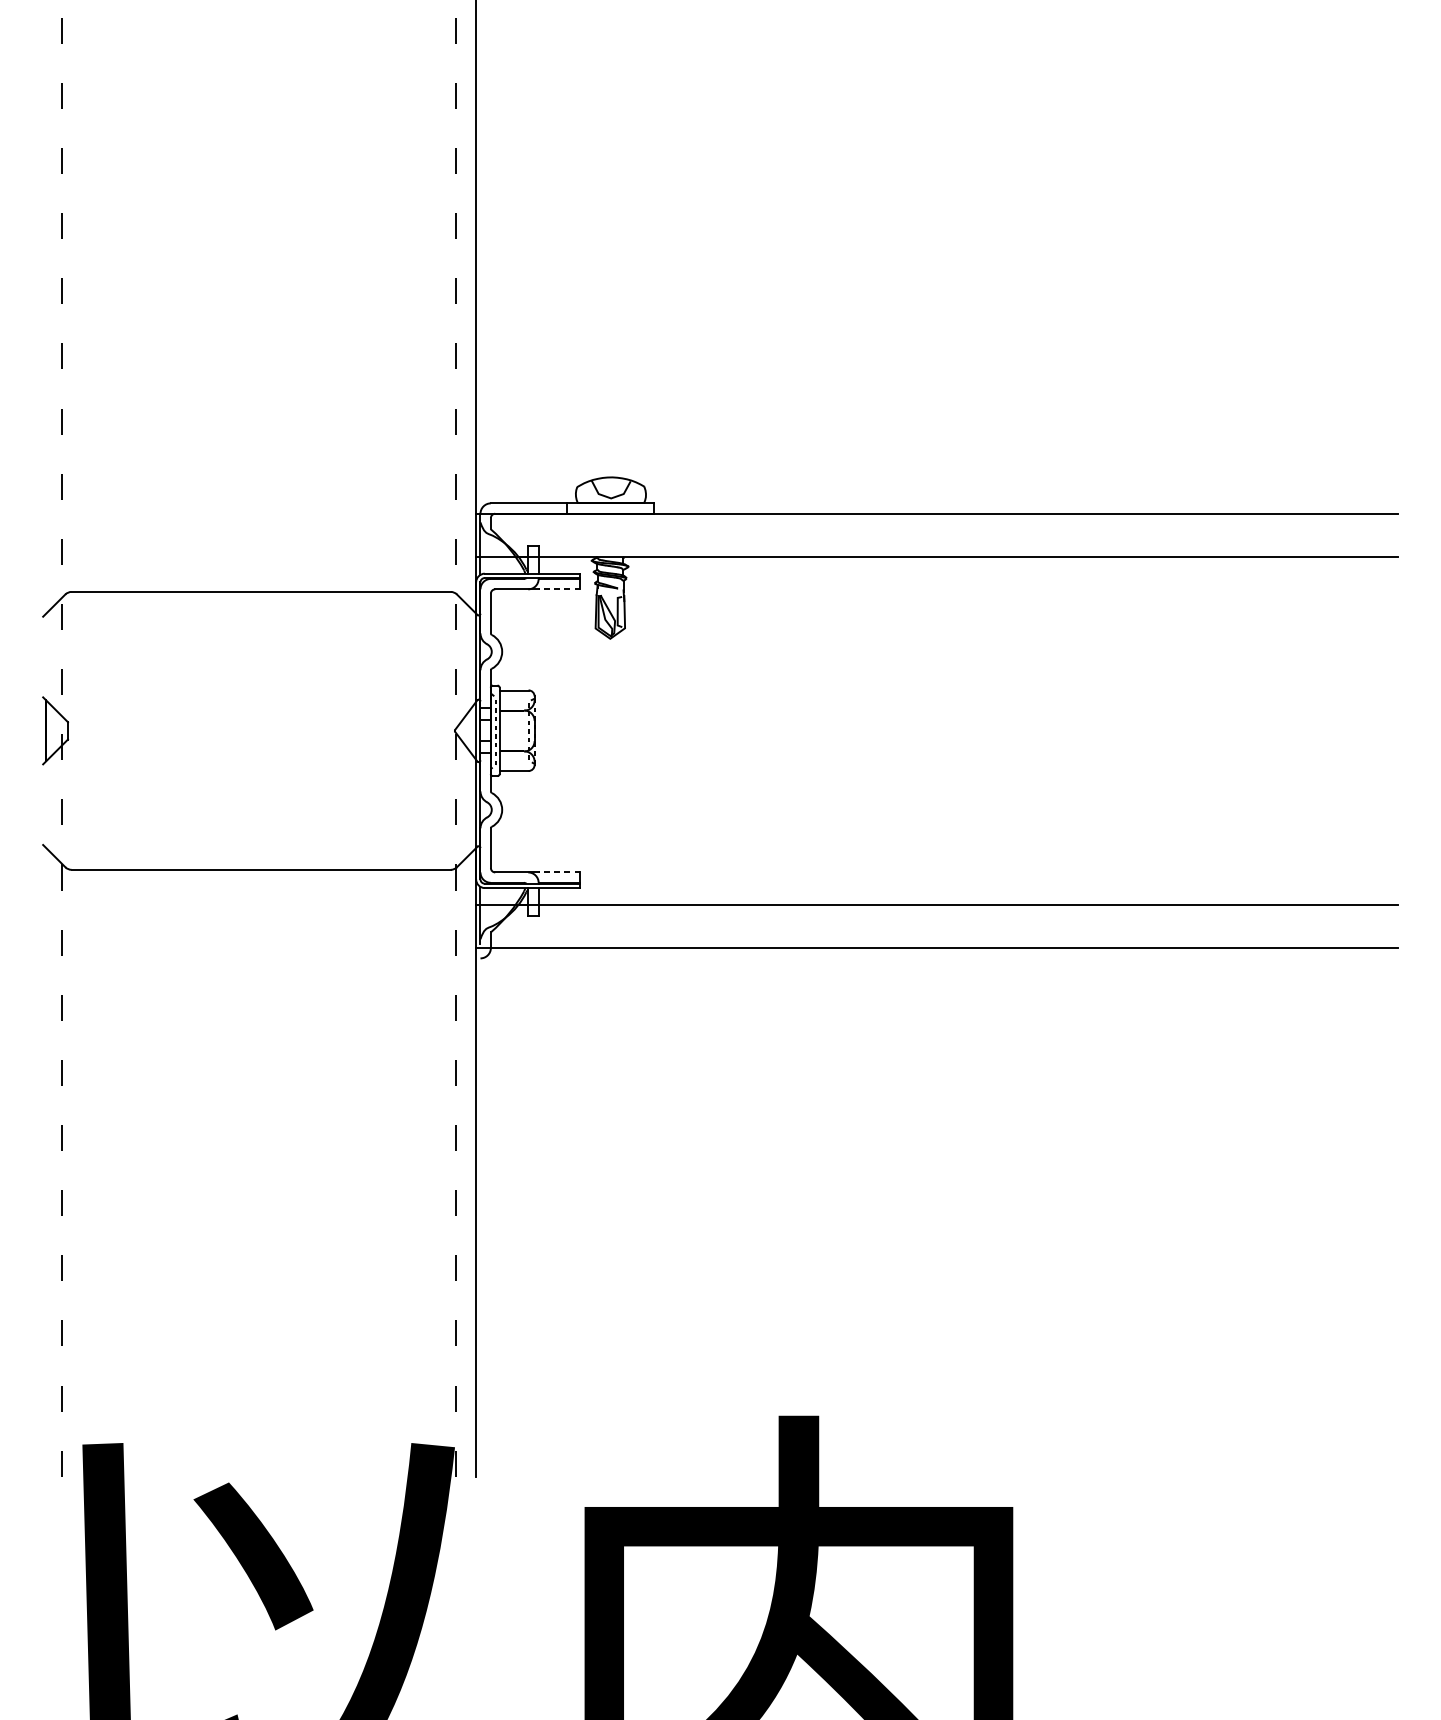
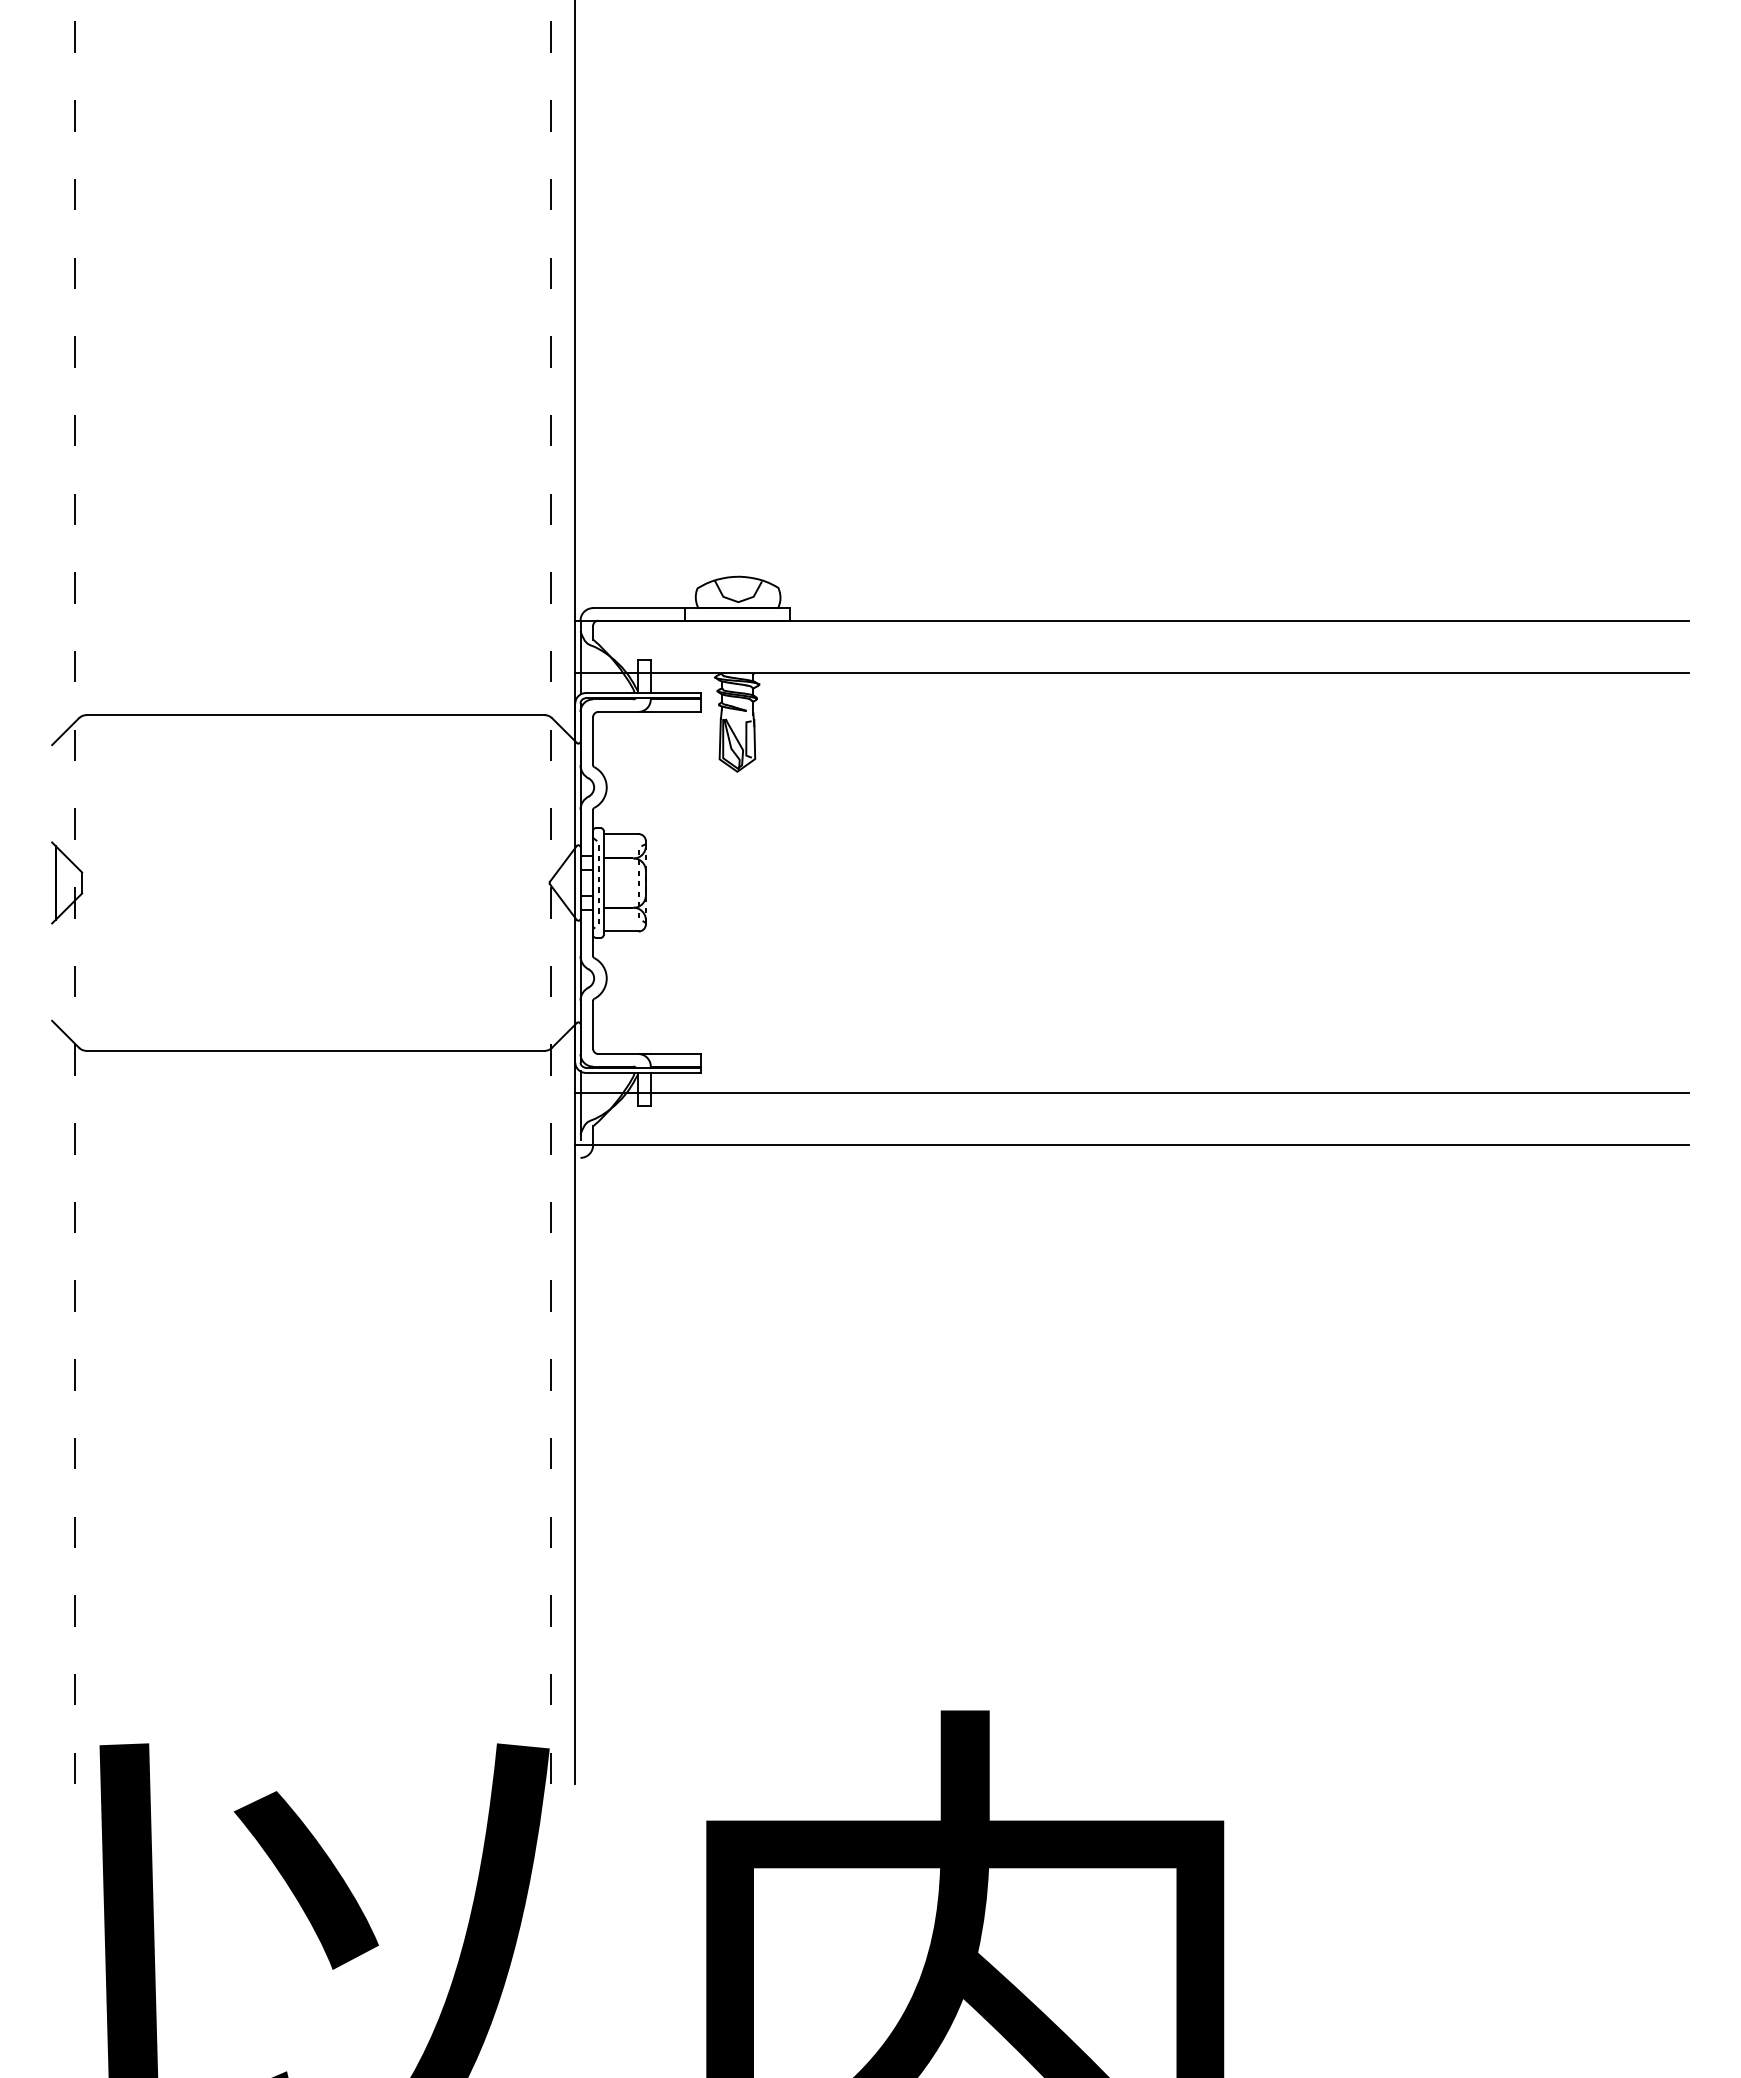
line: (559, 588) -> (675, 711), dashed -> solid
line: (559, 872) -> (675, 1054), dashed -> solid

